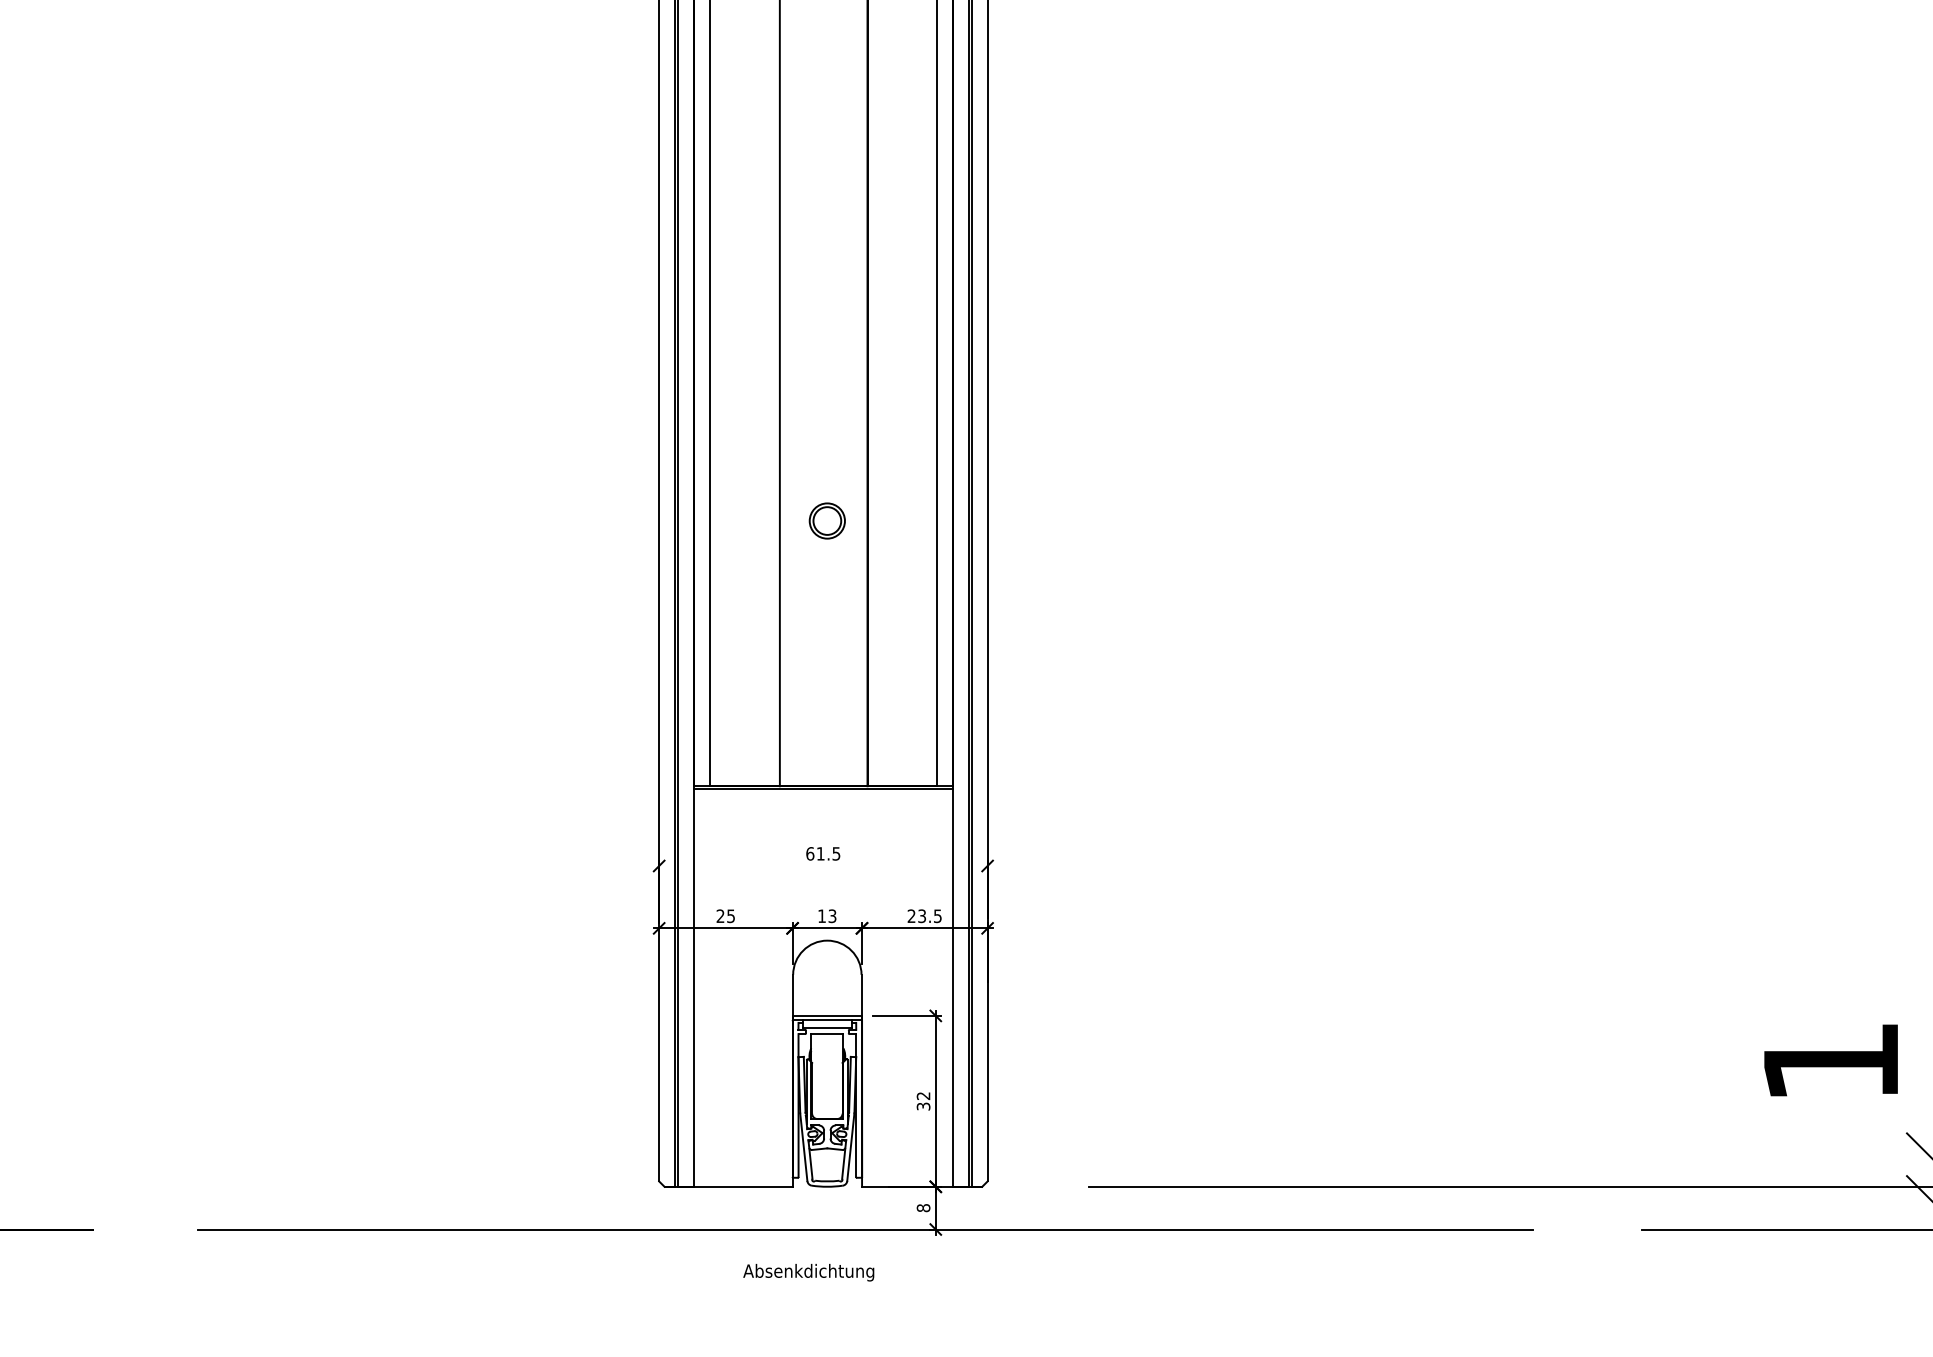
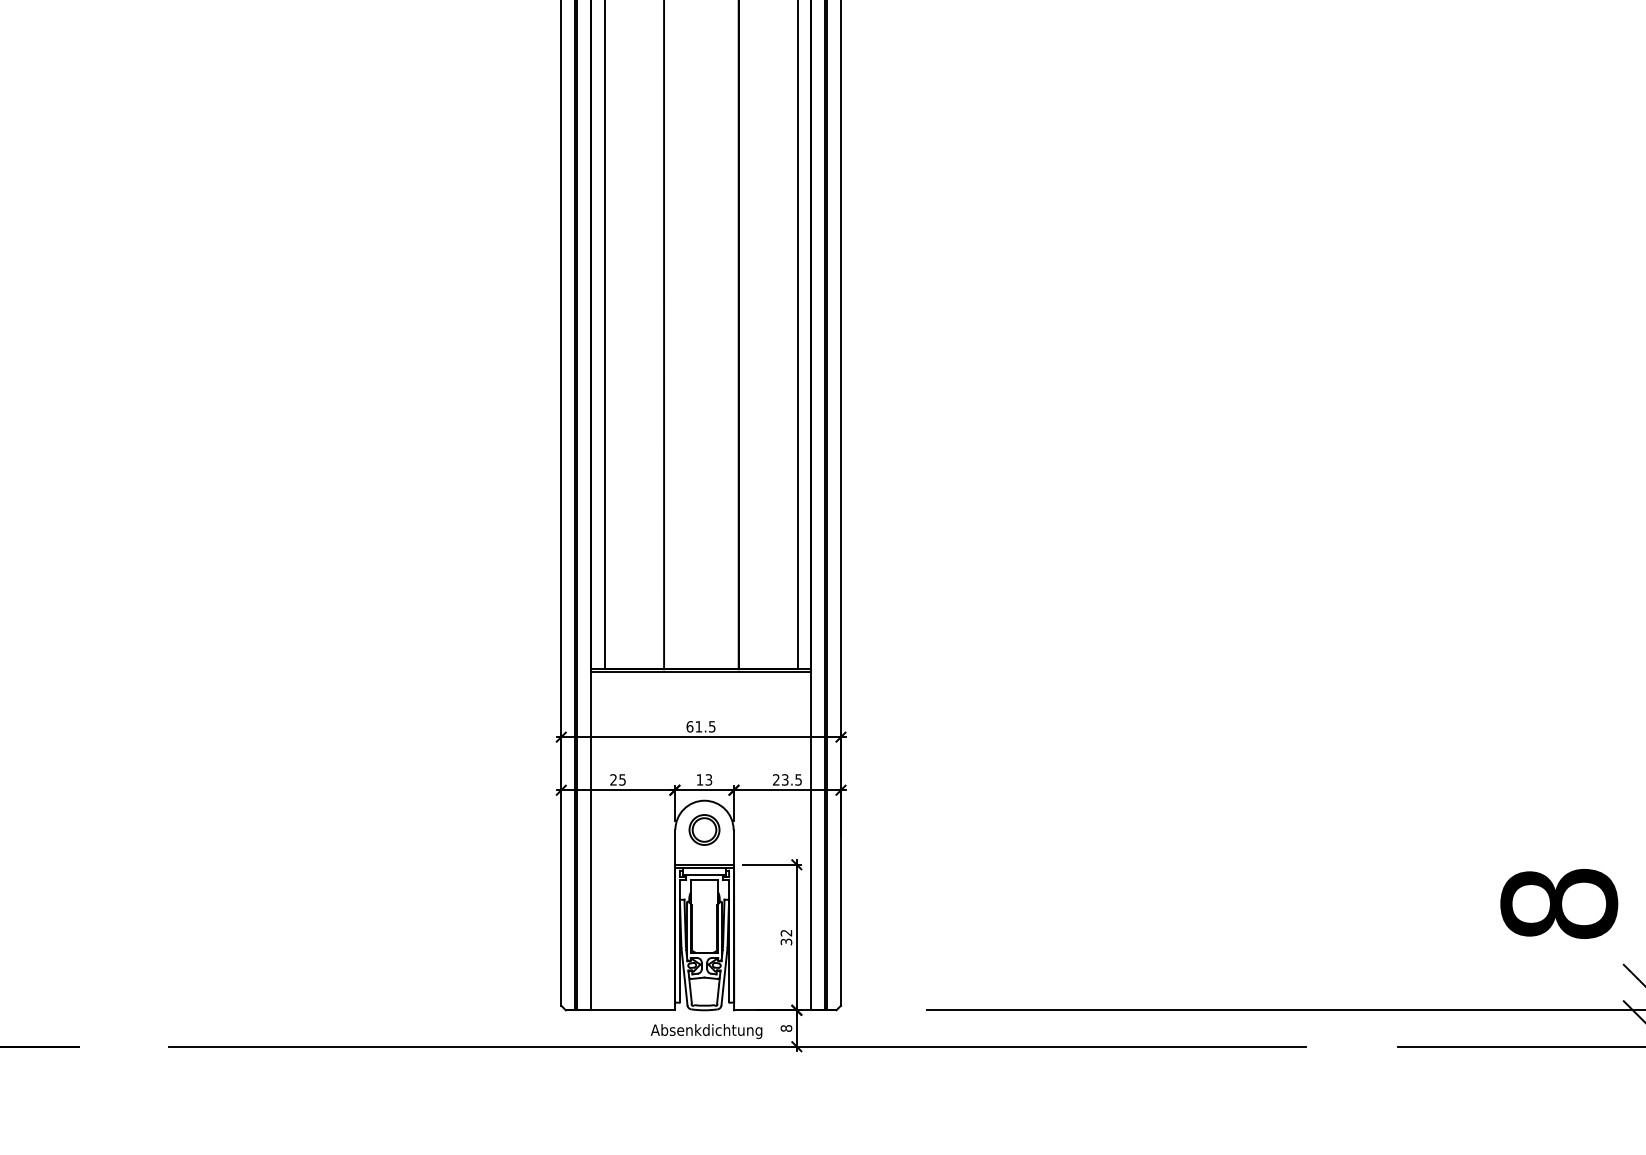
part: (826, 520) -> (703, 829), moved
line: (822, 865) -> (700, 736), added
text: (1831, 1061) -> (1559, 903), 1 -> 8
text: (808, 1272) -> (706, 1031), moved

